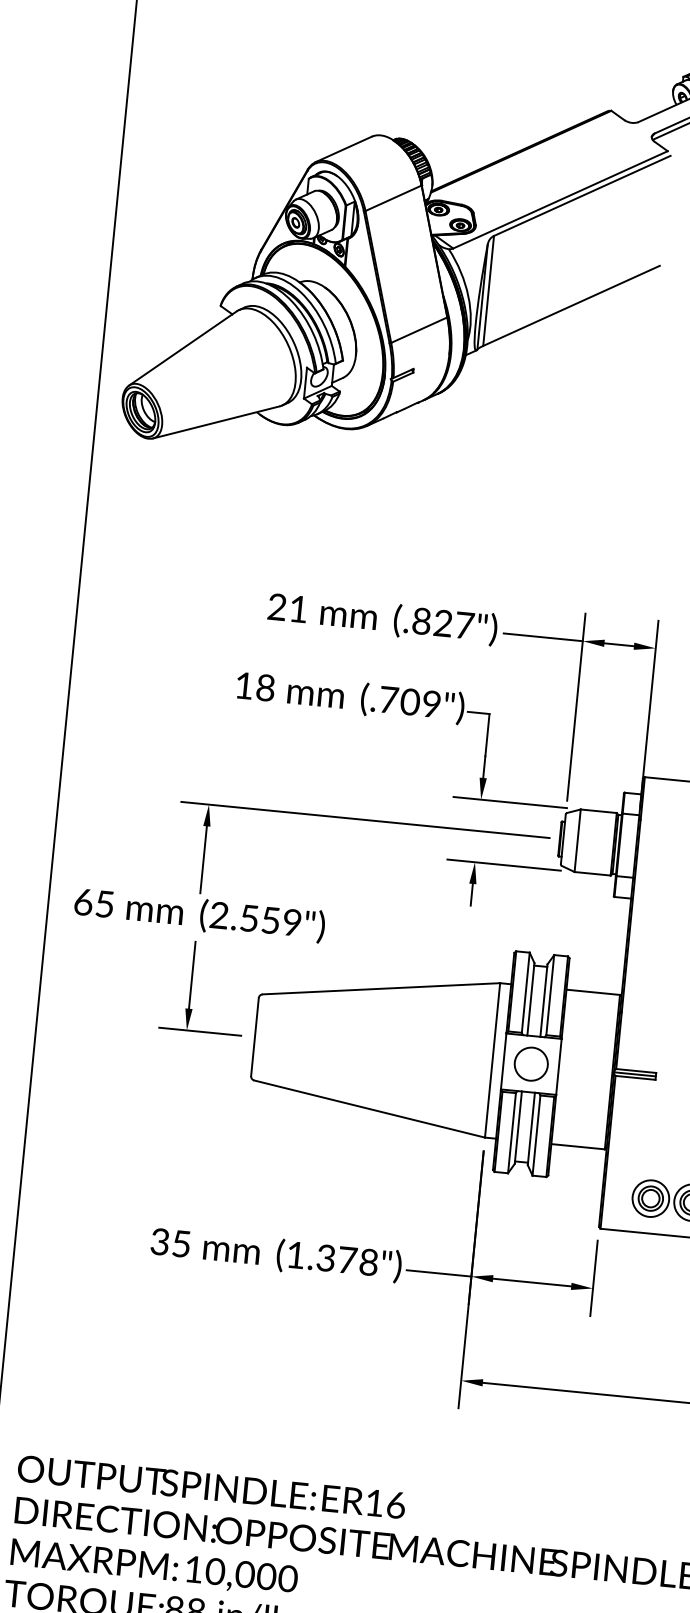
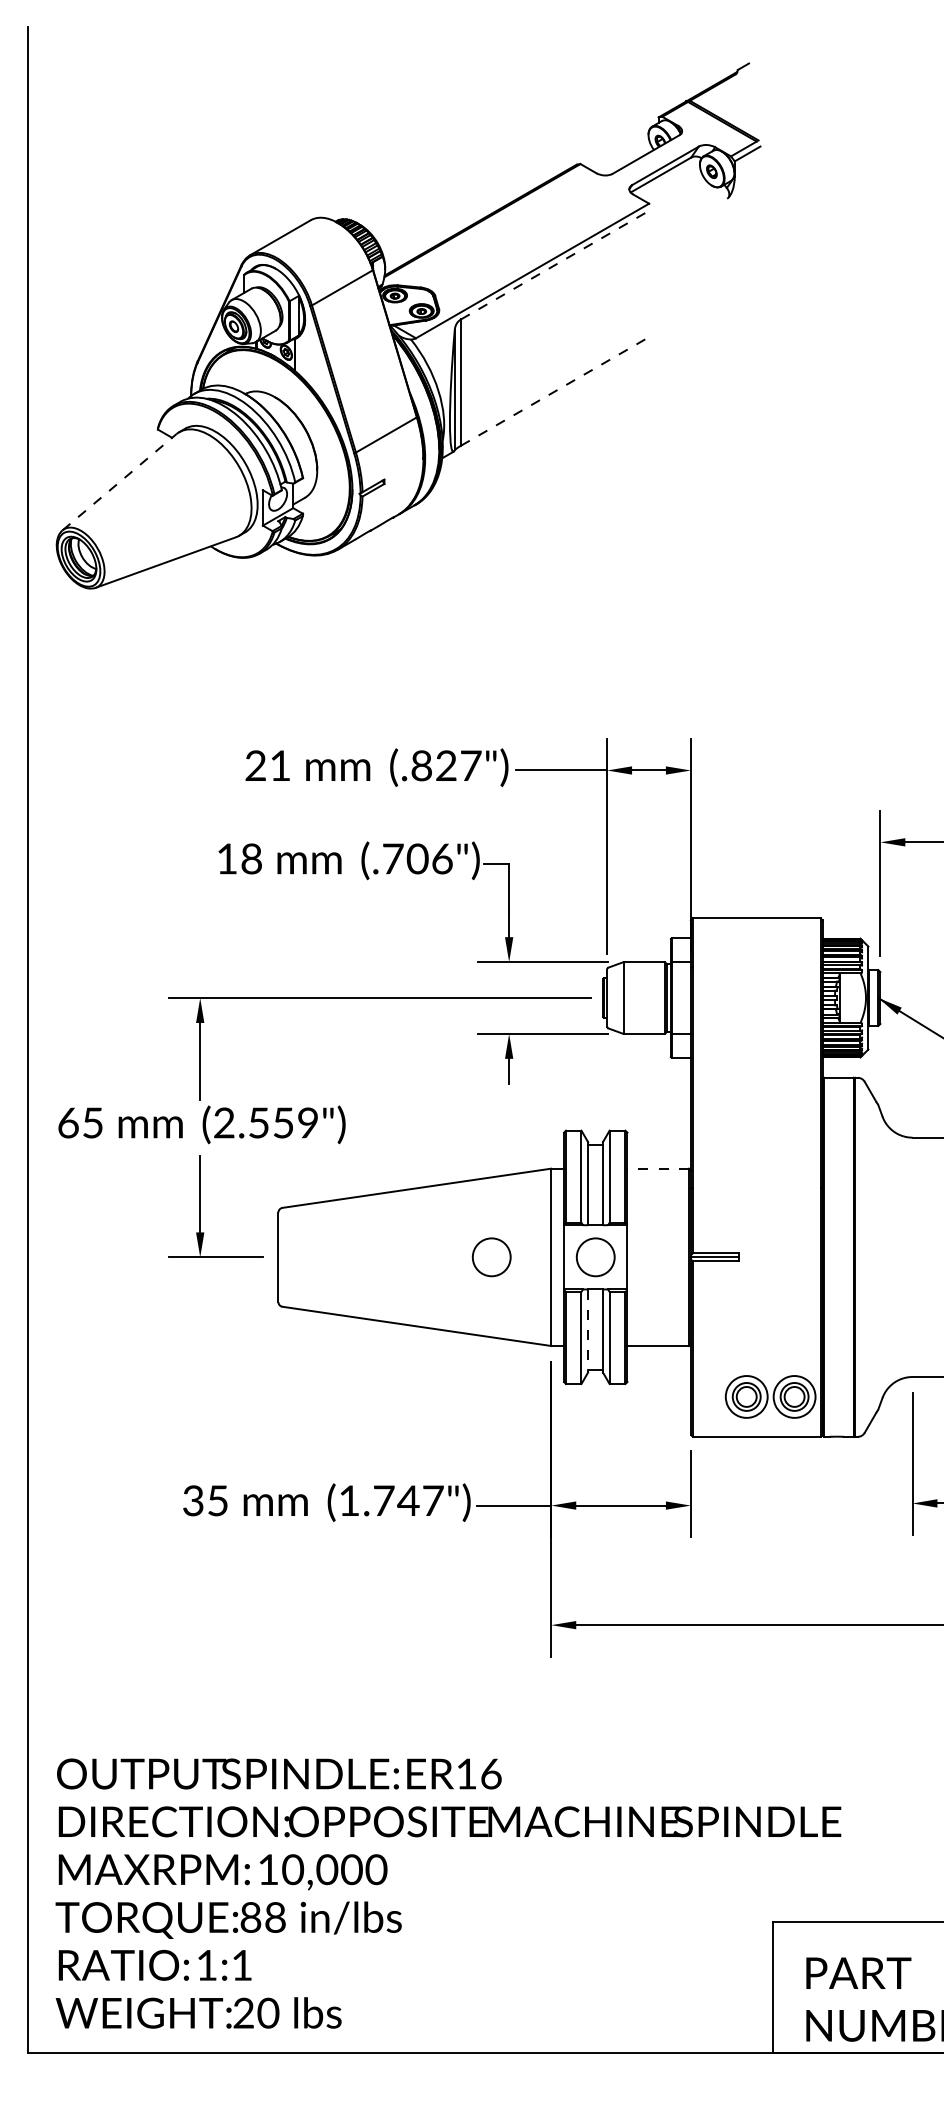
line: (581, 196) -> (556, 264), solid -> dashed
line: (571, 305) -> (556, 390), solid -> dashed
line: (182, 347) -> (119, 481), solid -> dashed
text: (431, 703) -> (442, 858), (.709") -> (.706")
line: (593, 992) -> (658, 1168), solid -> dashed
circle: (440, 1055) -> (491, 1257), added
line: (518, 1128) -> (588, 1331), solid -> dashed
text: (347, 1259) -> (408, 1500), (1.378") -> (1.747")

